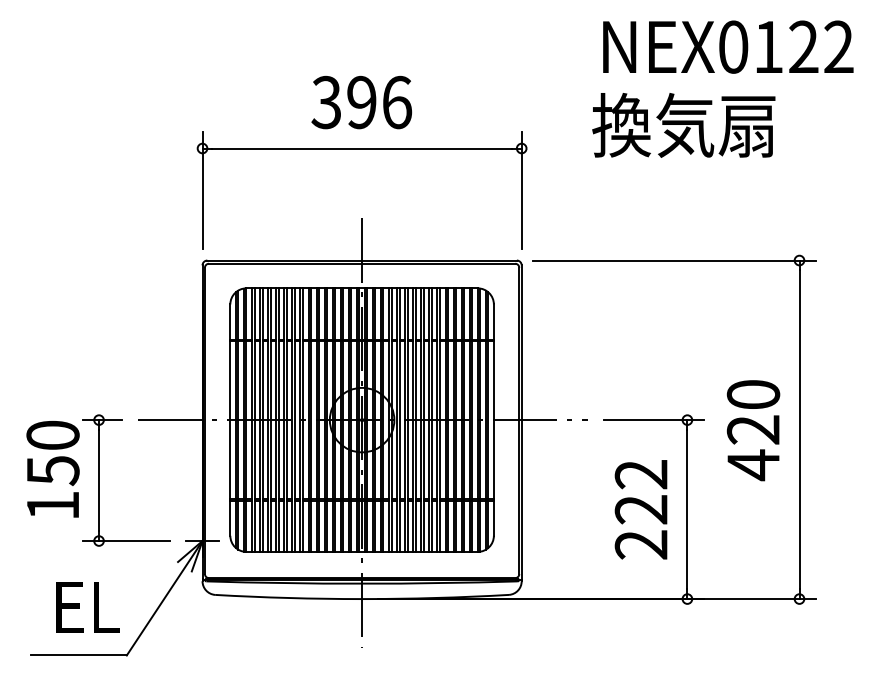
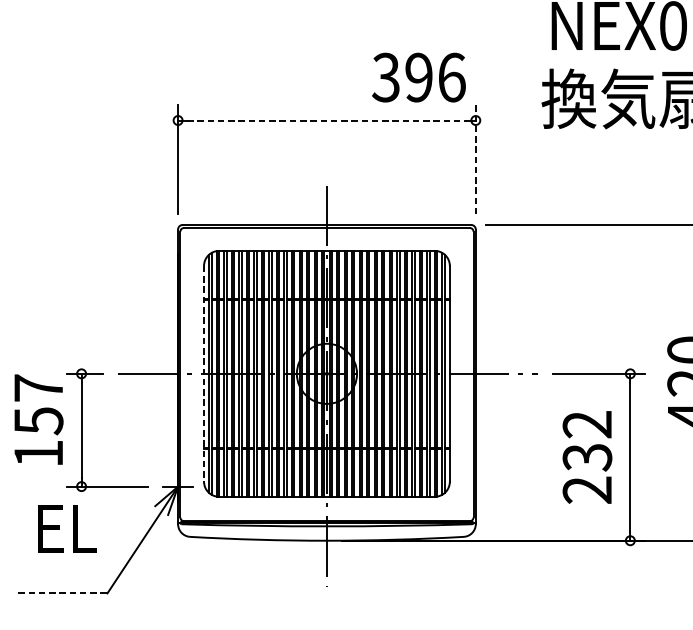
text: (361, 102) -> (418, 77), moved
line: (362, 148) -> (327, 120), solid -> dashed
line: (521, 190) -> (475, 159), solid -> dashed
line: (230, 420) -> (204, 374), solid -> dashed
text: (52, 434) -> (38, 387), 150 -> 157
text: (641, 509) -> (587, 457), 222 -> 232
text: (87, 607) -> (67, 529), moved
line: (79, 655) -> (63, 593), solid -> dashed

